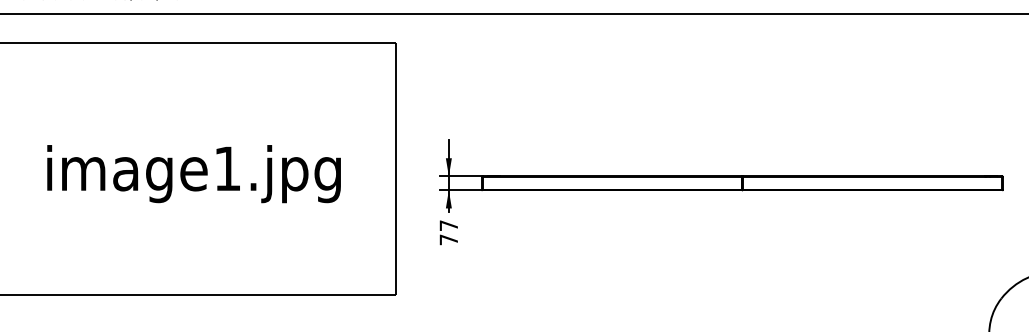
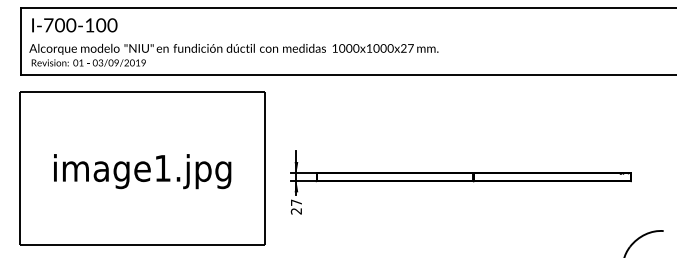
text: (447, 240) -> (295, 211), 77 -> 27

